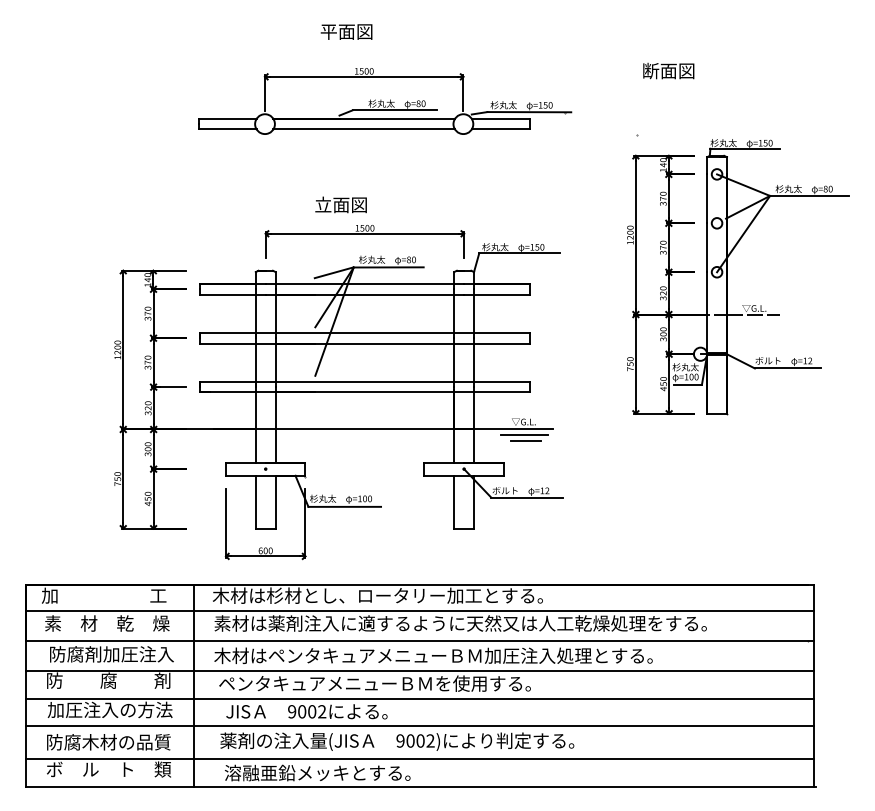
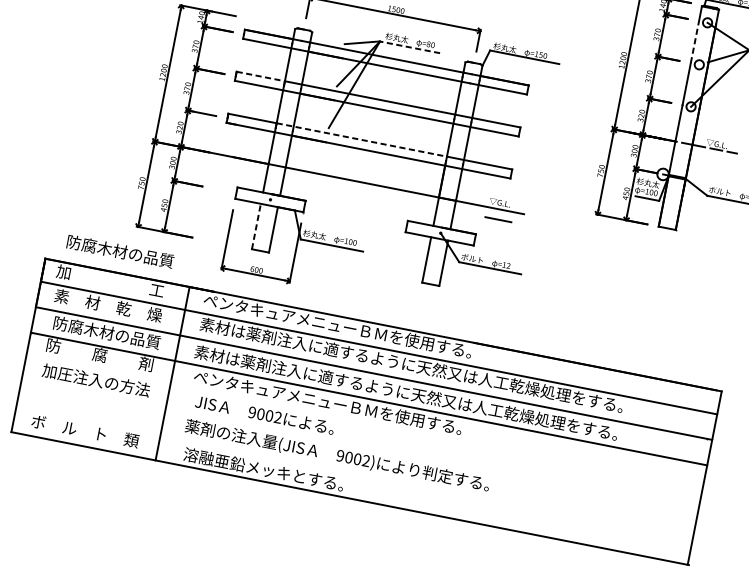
line: (707, 198) -> (695, 41), solid -> dashed
line: (388, 267) -> (409, 47), solid -> dashed
line: (228, 332) -> (261, 76), solid -> dashed
line: (355, 381) -> (362, 139), solid -> dashed
line: (524, 435) -> (498, 214), removed
line: (255, 501) -> (256, 225), solid -> dashed
text: (377, 595) -> (345, 327), 木材は杉材とし、ロータリー加工とする。 -> ペンタキュアメニューＢＭを使用する。
text: (129, 654) -> (122, 336), 防腐剤加圧注入 -> 防腐木材の品質
text: (460, 655) -> (406, 392), 木材はペンタキュアメニューＢＭ加圧注入処理とする。 -> 素材は薬剤注入に適するように天然又は人工乾燥処理をする。
line: (420, 699) -> (364, 423), removed
line: (420, 725) -> (360, 445), removed
text: (108, 742) -> (120, 251), moved
line: (420, 758) -> (354, 474), removed

